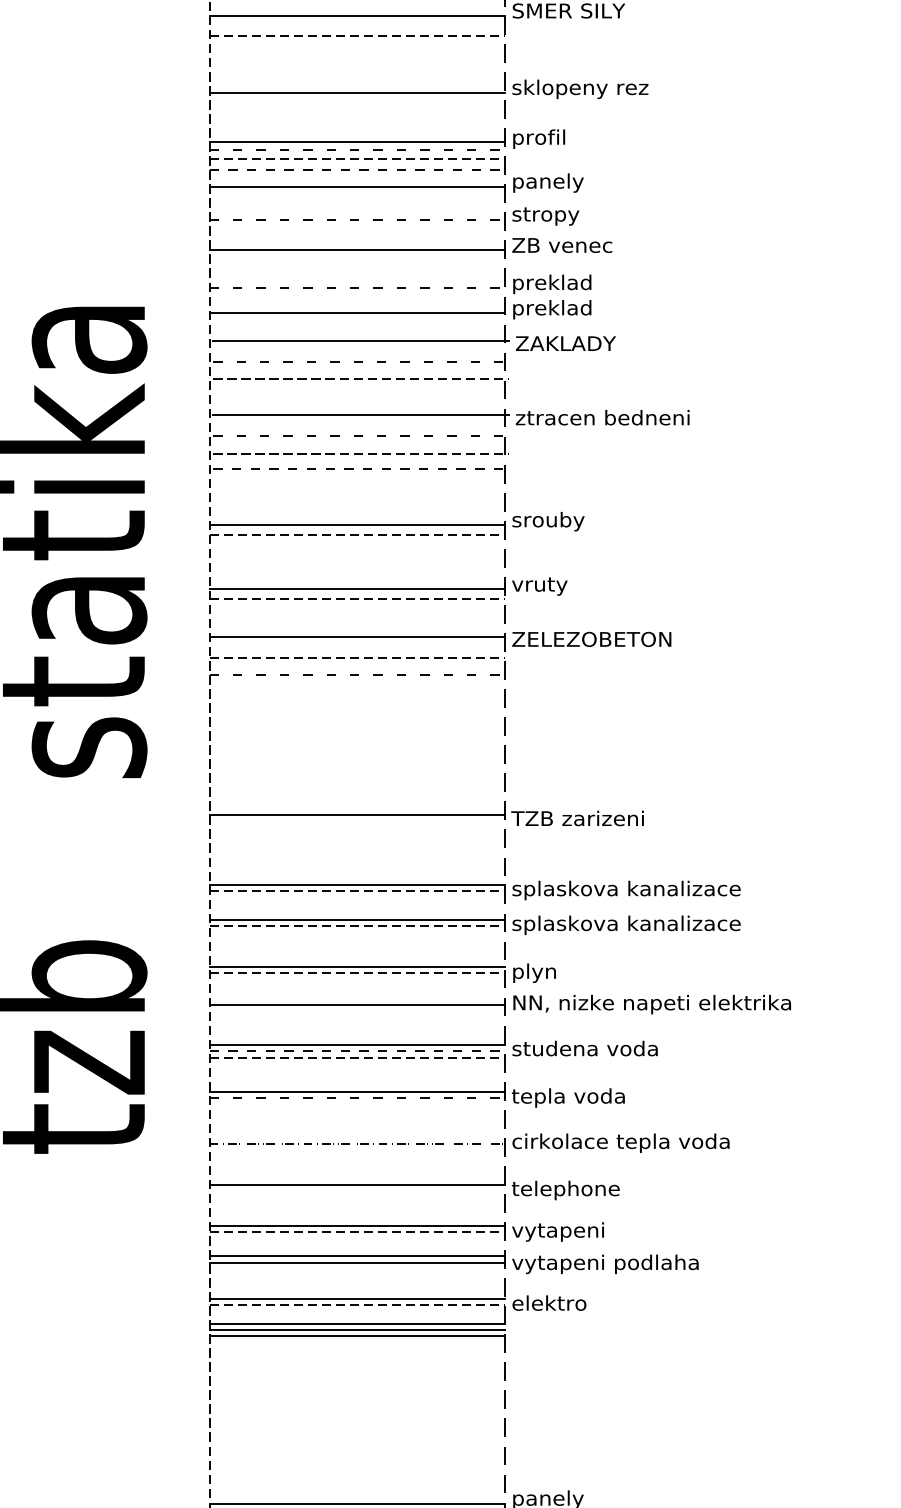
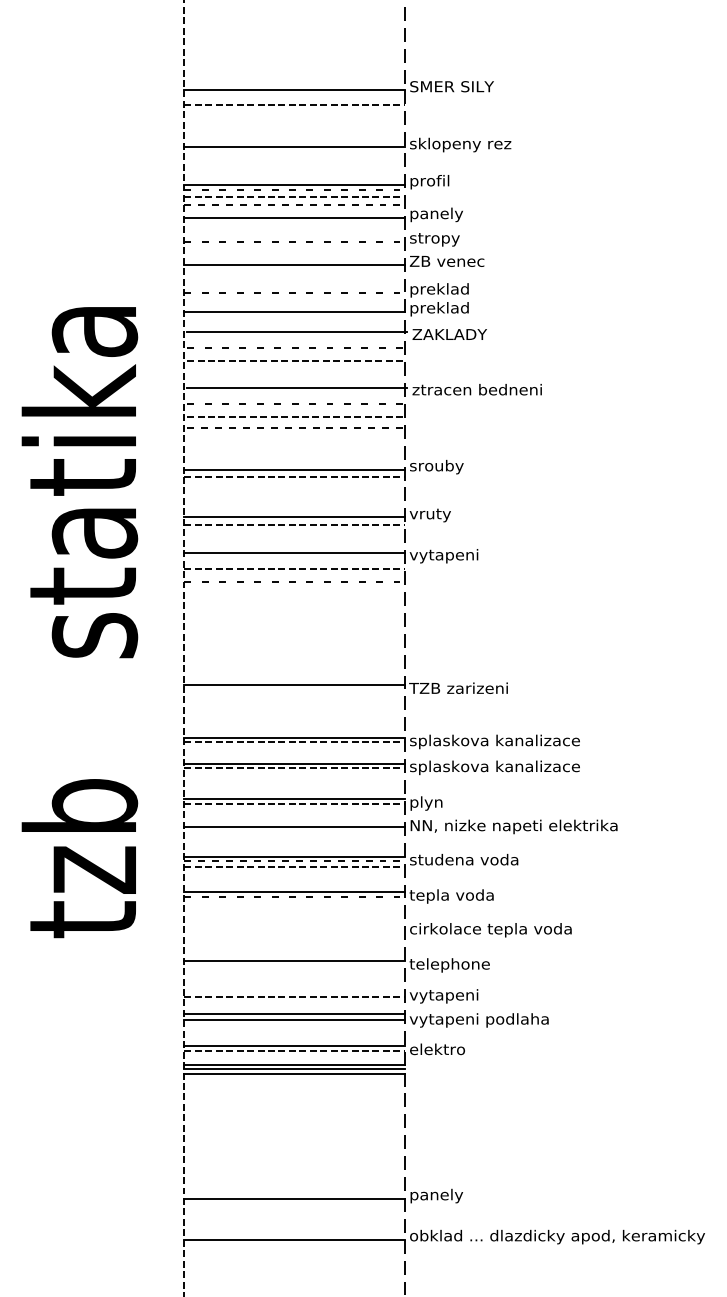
text: (590, 641) -> (468, 556), ZELEZOBETON -> vytapeni
line: (357, 1143) -> (294, 930), removed
line: (357, 1226) -> (294, 992), removed

